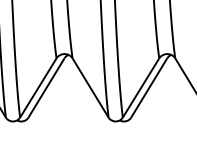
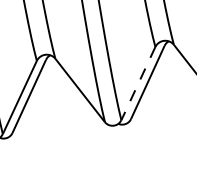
line: (141, 88) -> (138, 84), solid -> dashed

